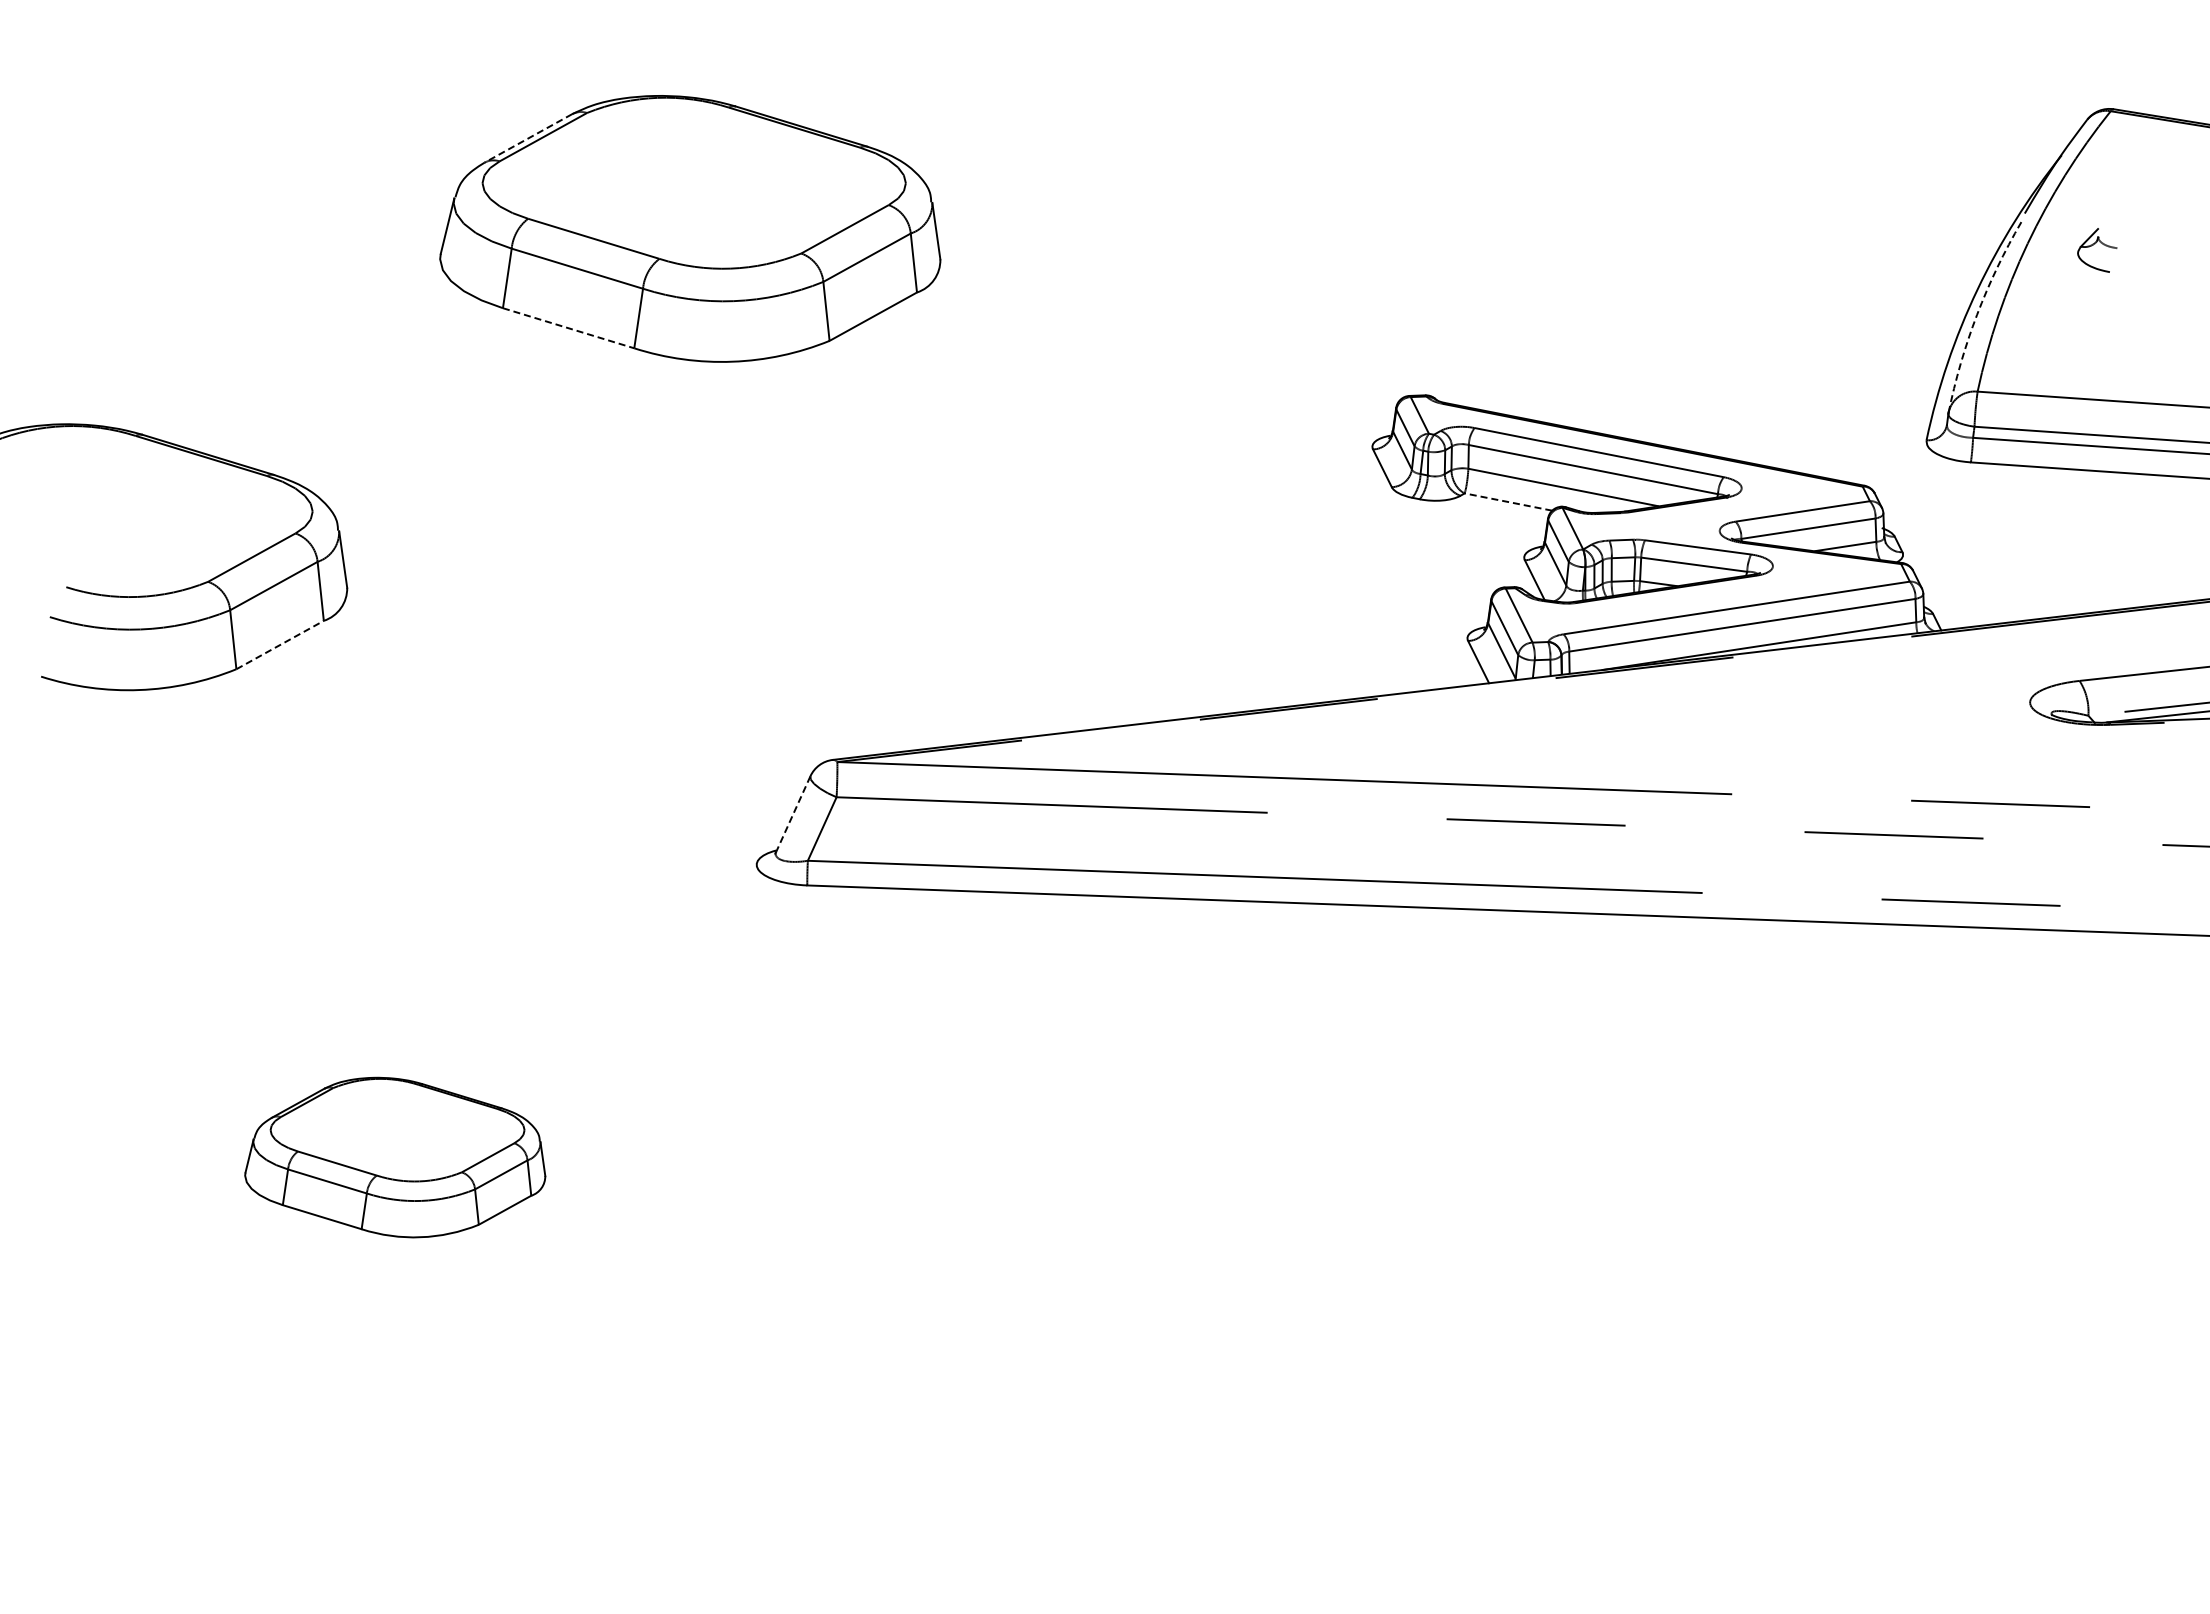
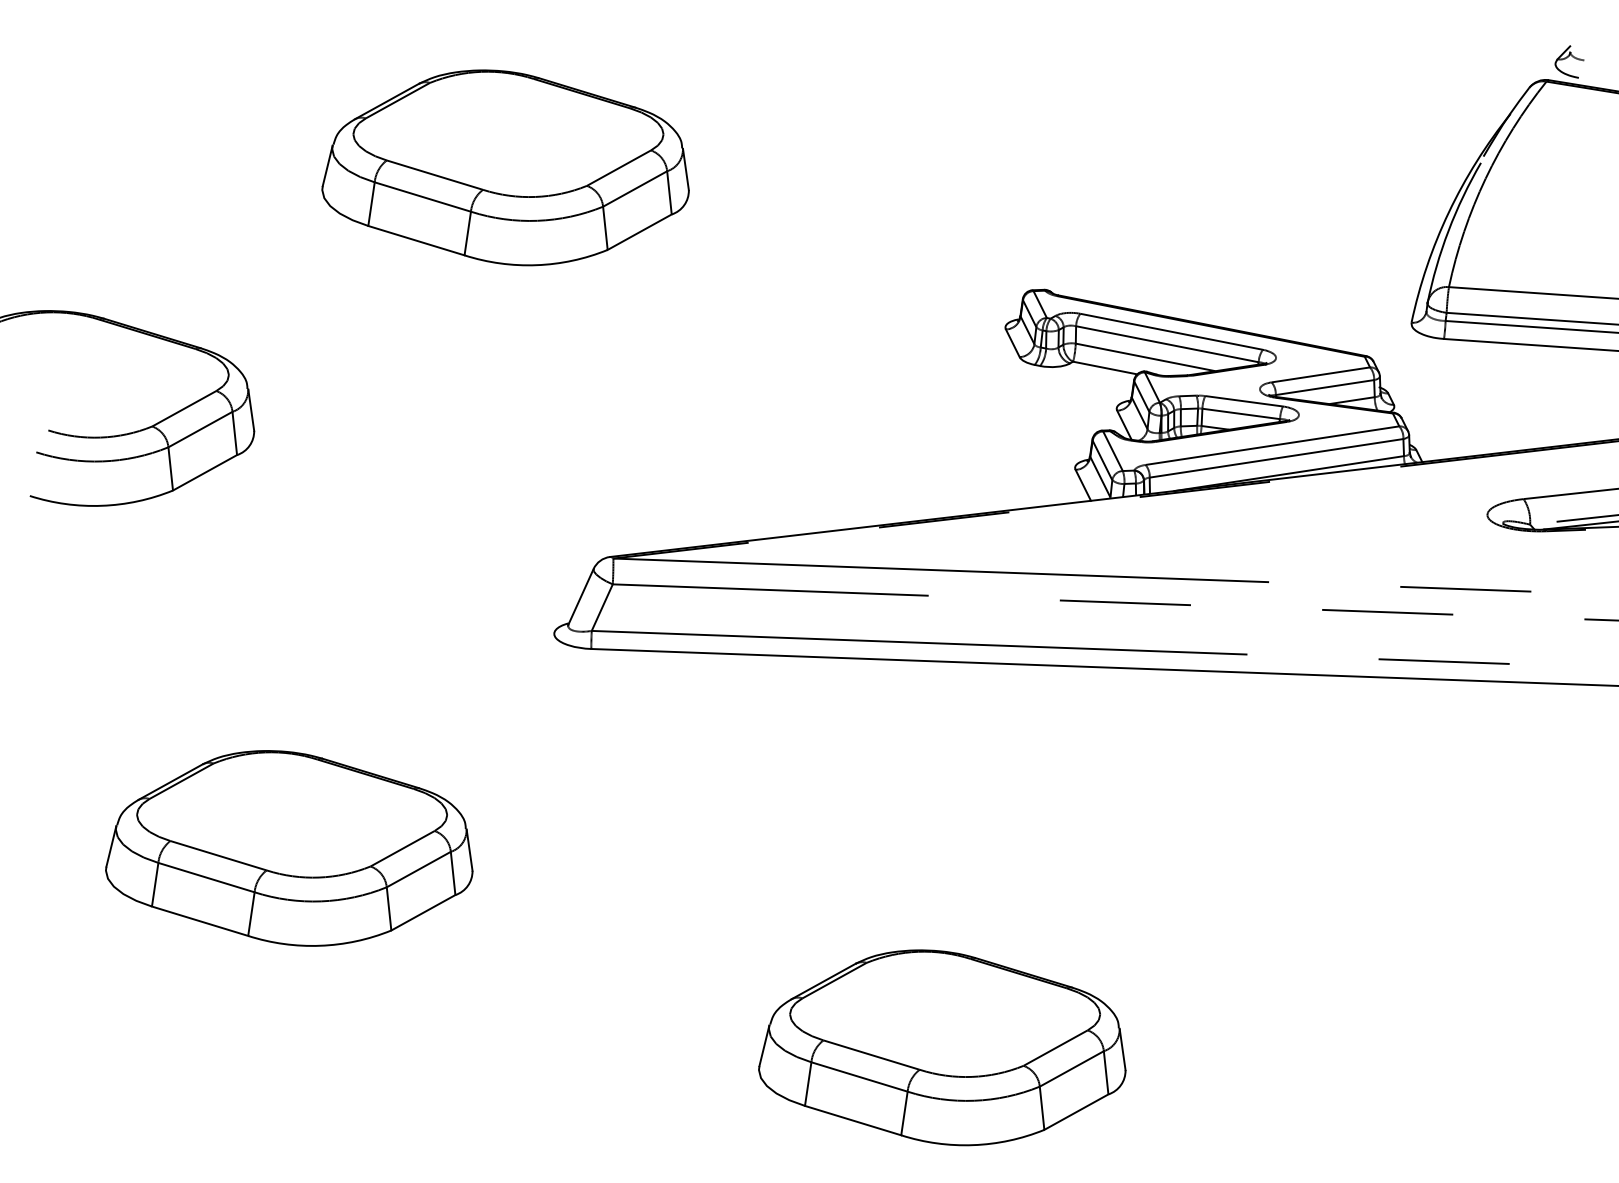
line: (528, 138) -> (387, 101), dashed -> solid
part: (2095, 244) -> (1568, 57), moved
arc: (1977, 314) -> (1448, 230), dashed -> solid
line: (568, 328) -> (416, 240), dashed -> solid
line: (1508, 502) -> (1105, 368), dashed -> solid
line: (280, 645) -> (205, 473), dashed -> solid
line: (793, 814) -> (581, 596), dashed -> solid
part: (395, 1157) -> (289, 848), size x1.67
part: (1286, 1429) -> (942, 1047), added

